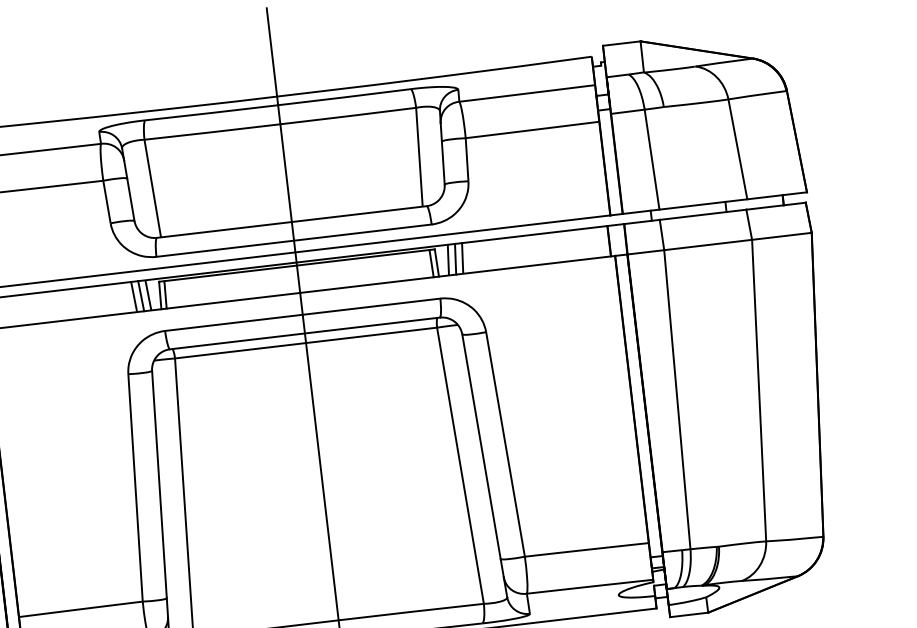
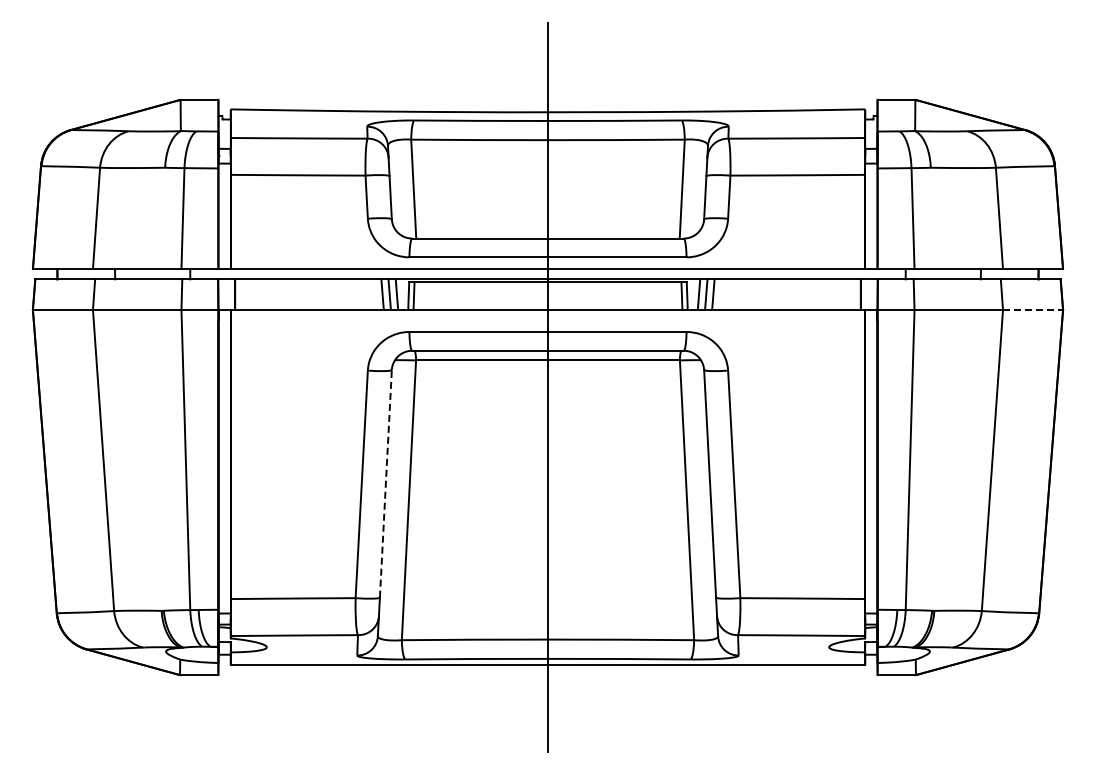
line: (782, 235) -> (1033, 309), solid -> dashed
line: (159, 484) -> (385, 483), solid -> dashed

